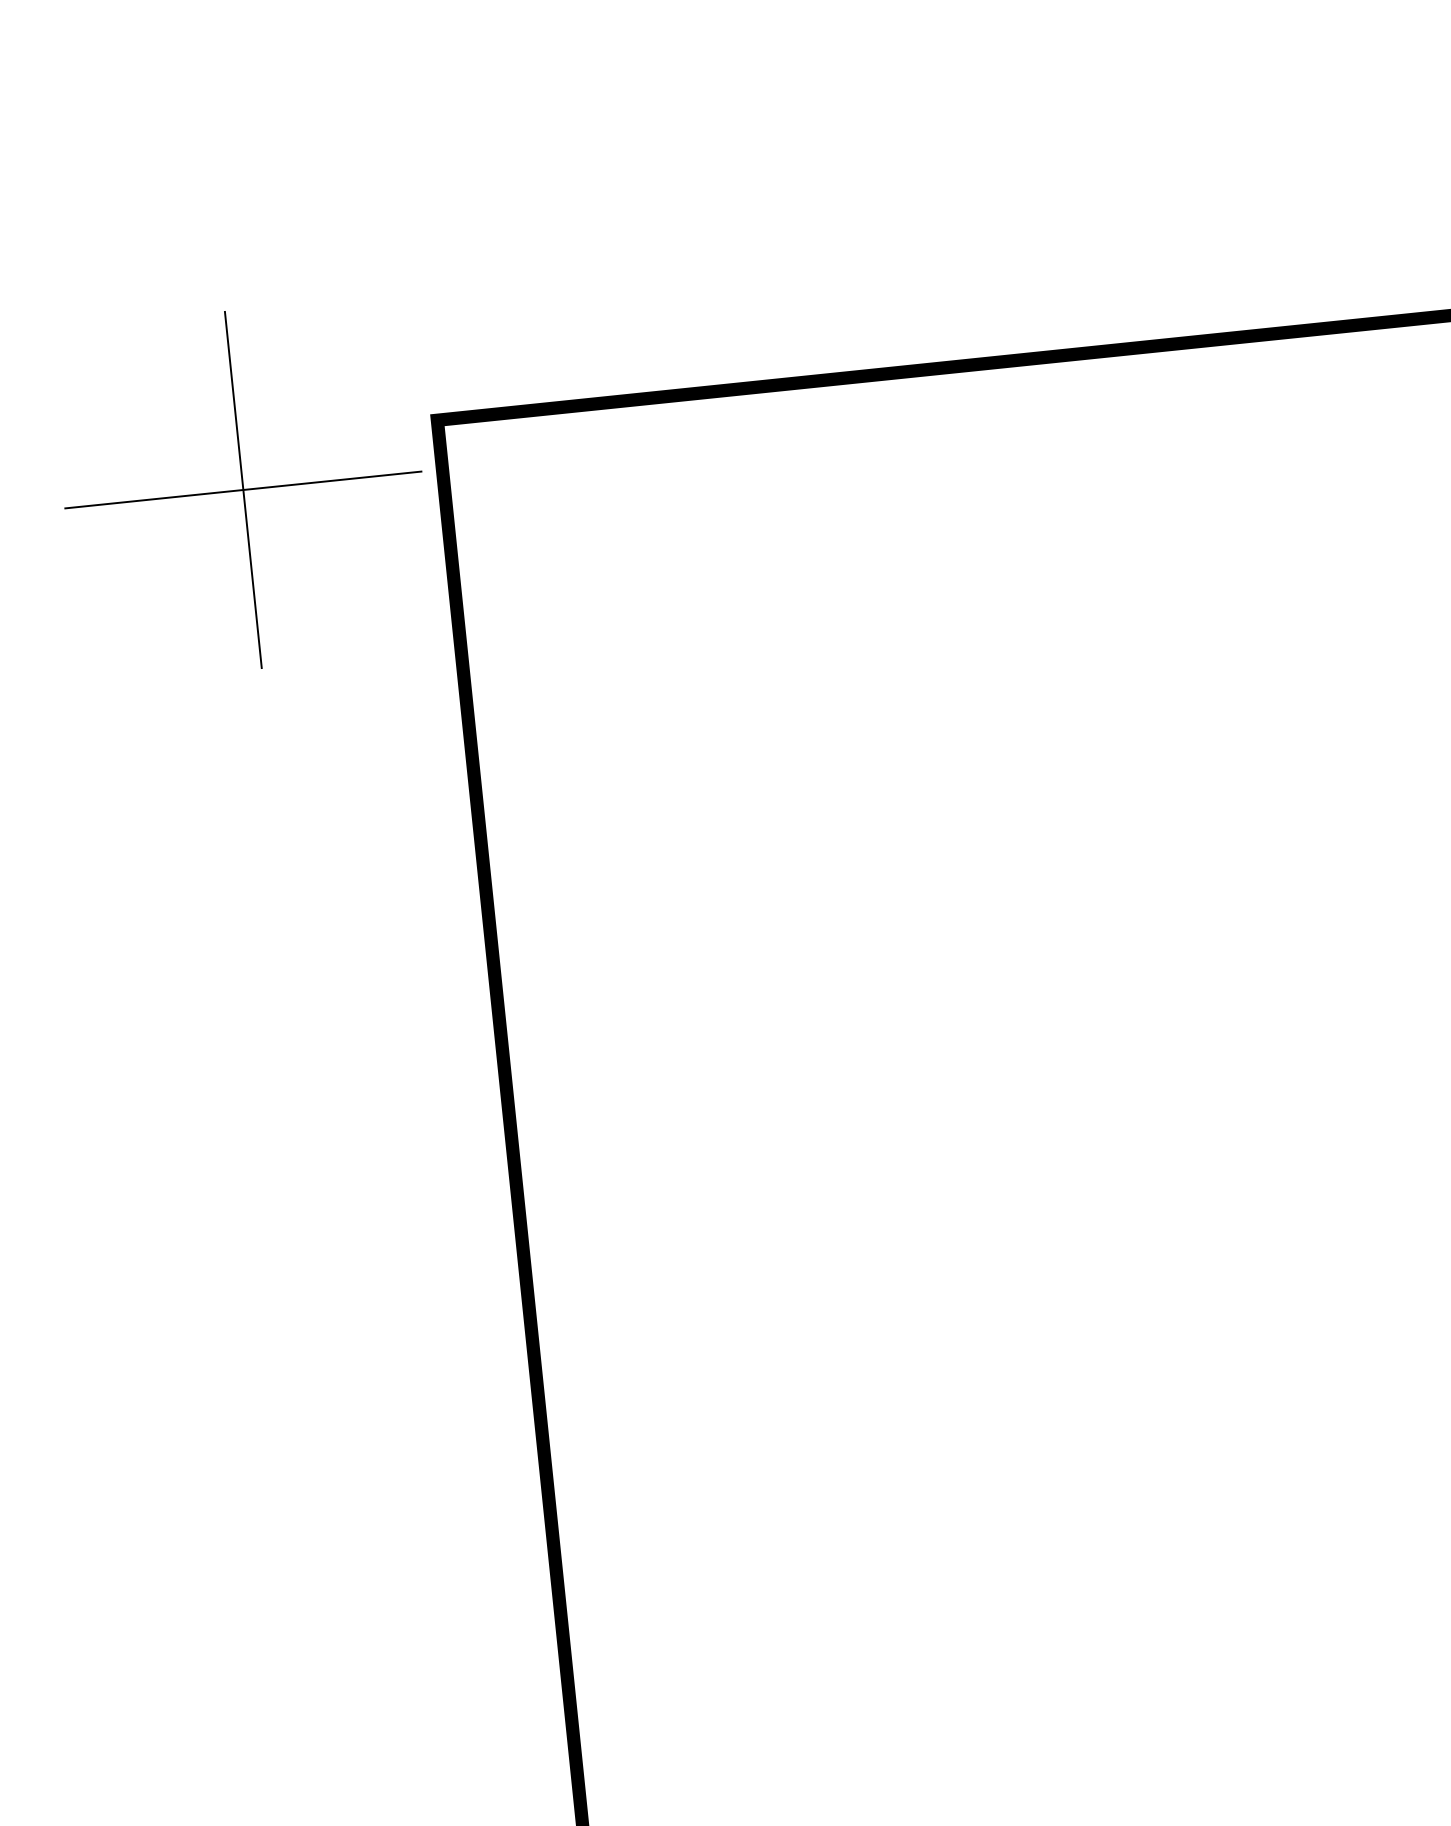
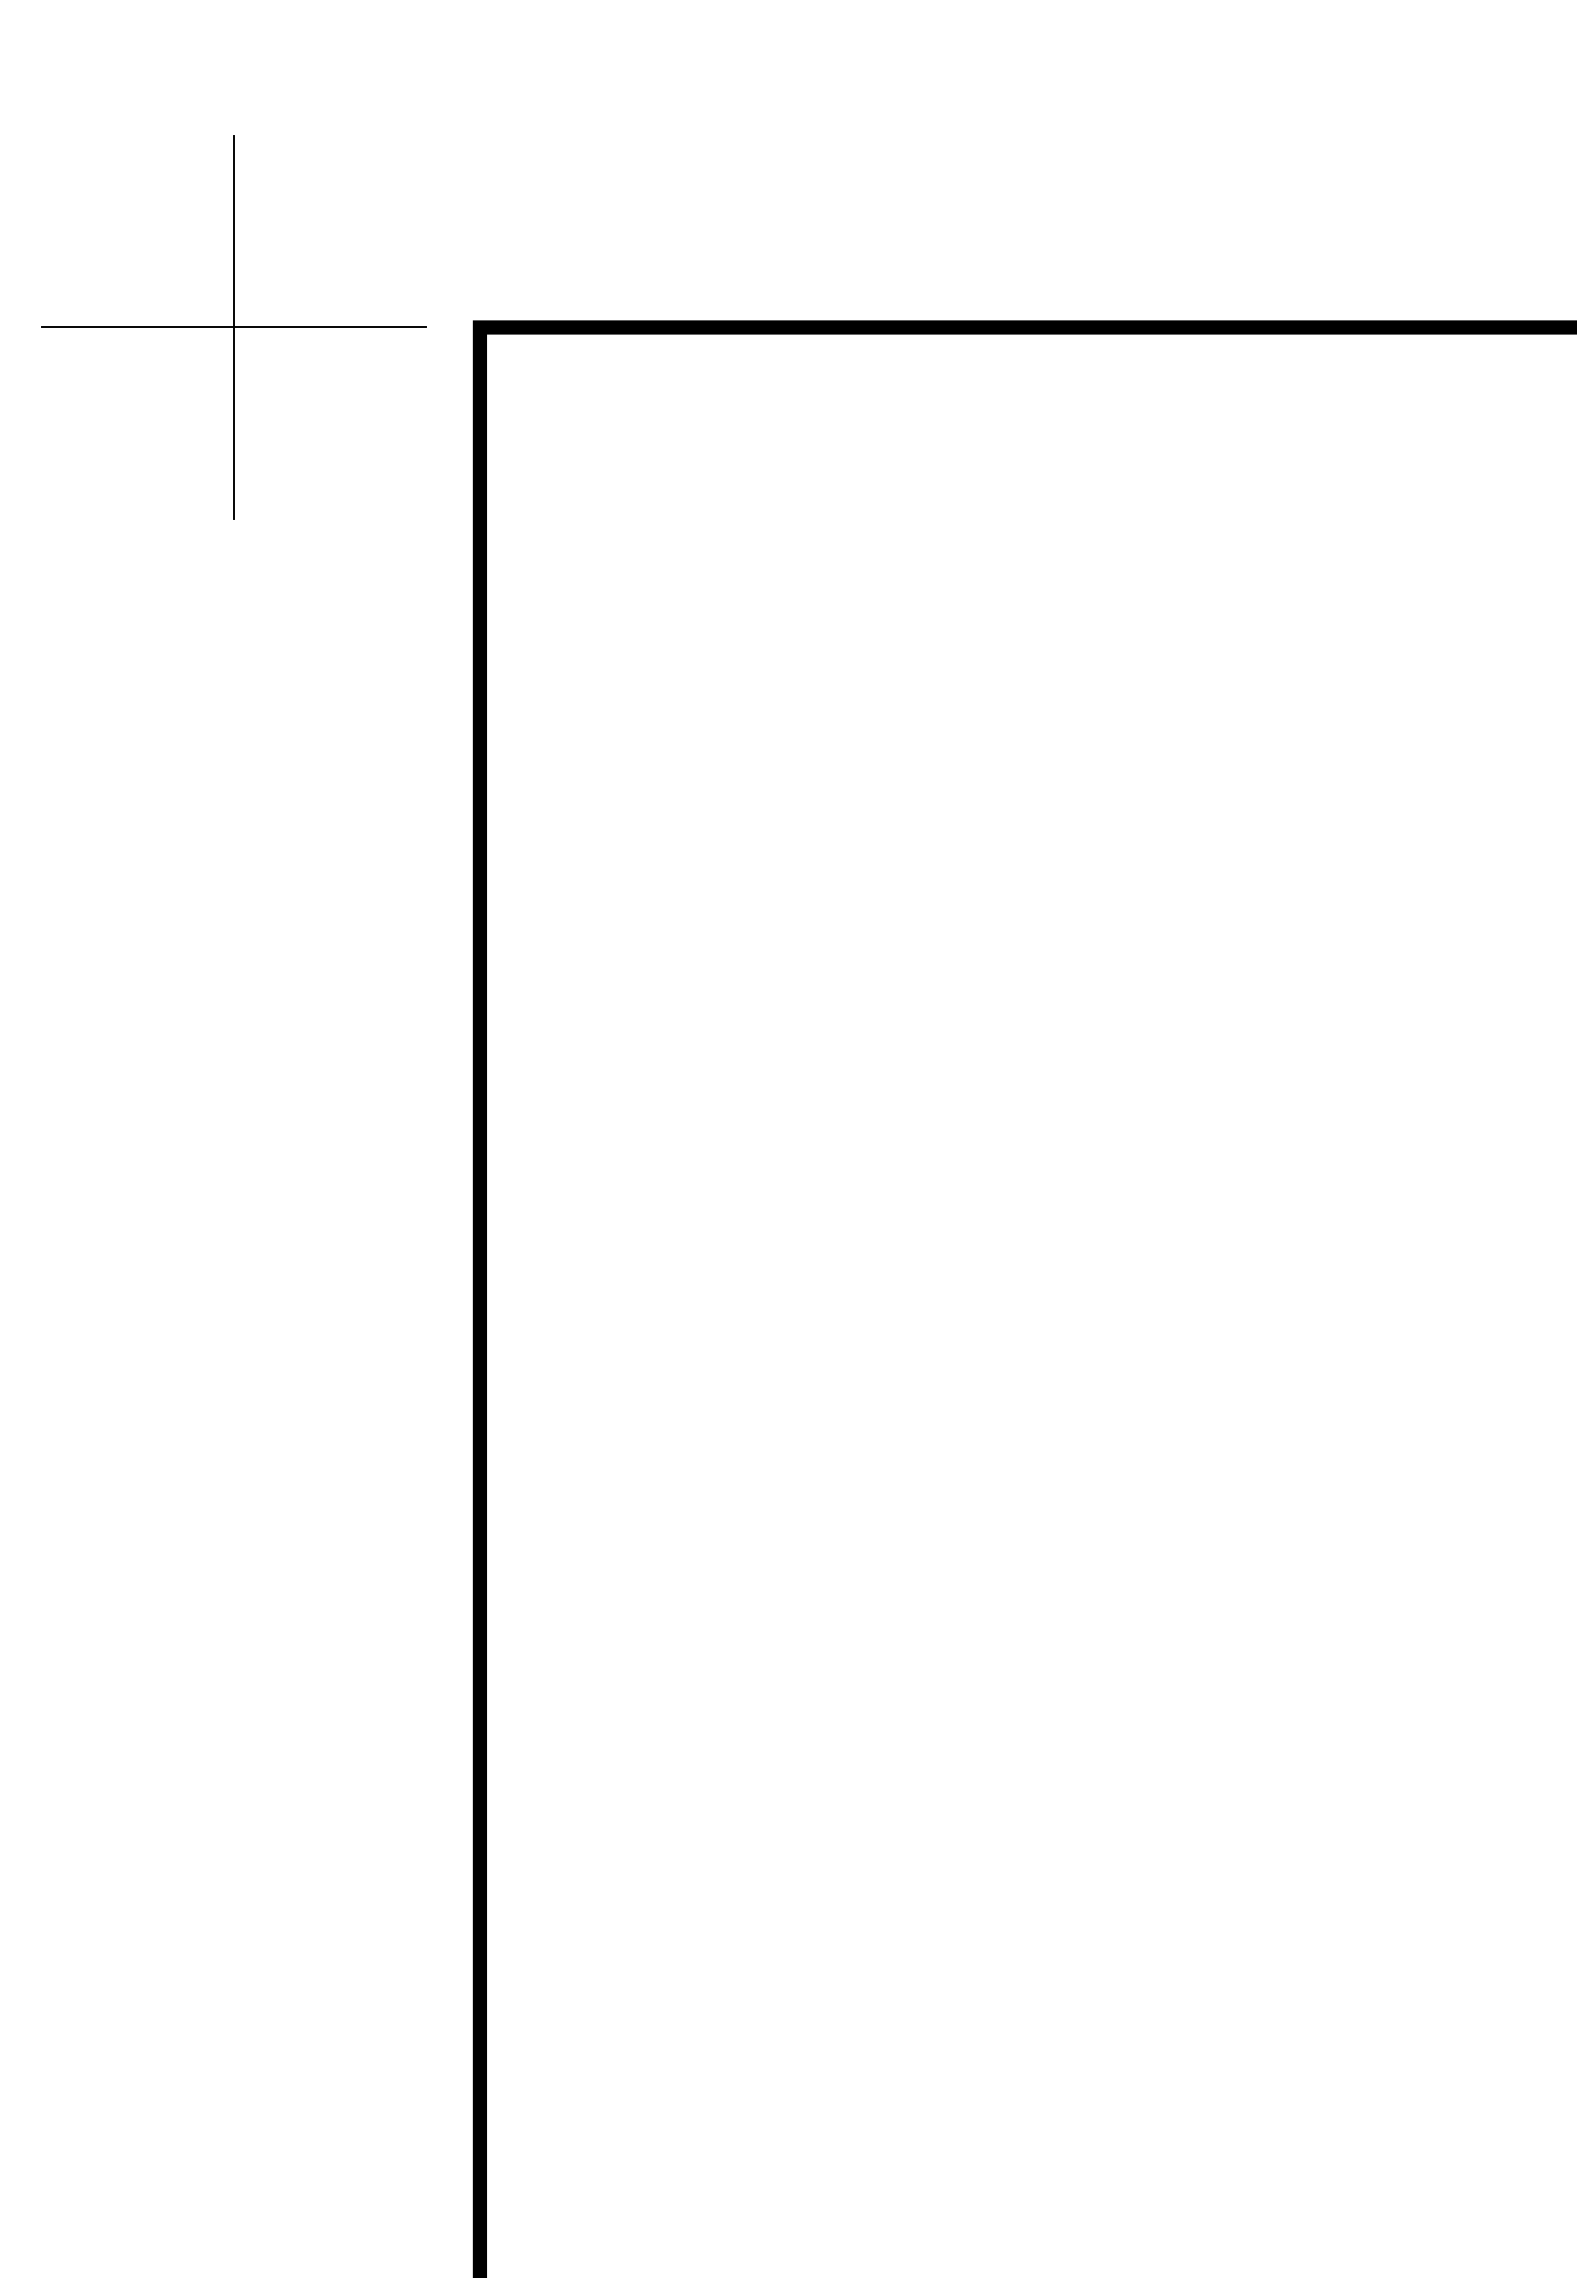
part: (242, 490) -> (233, 327), moved

